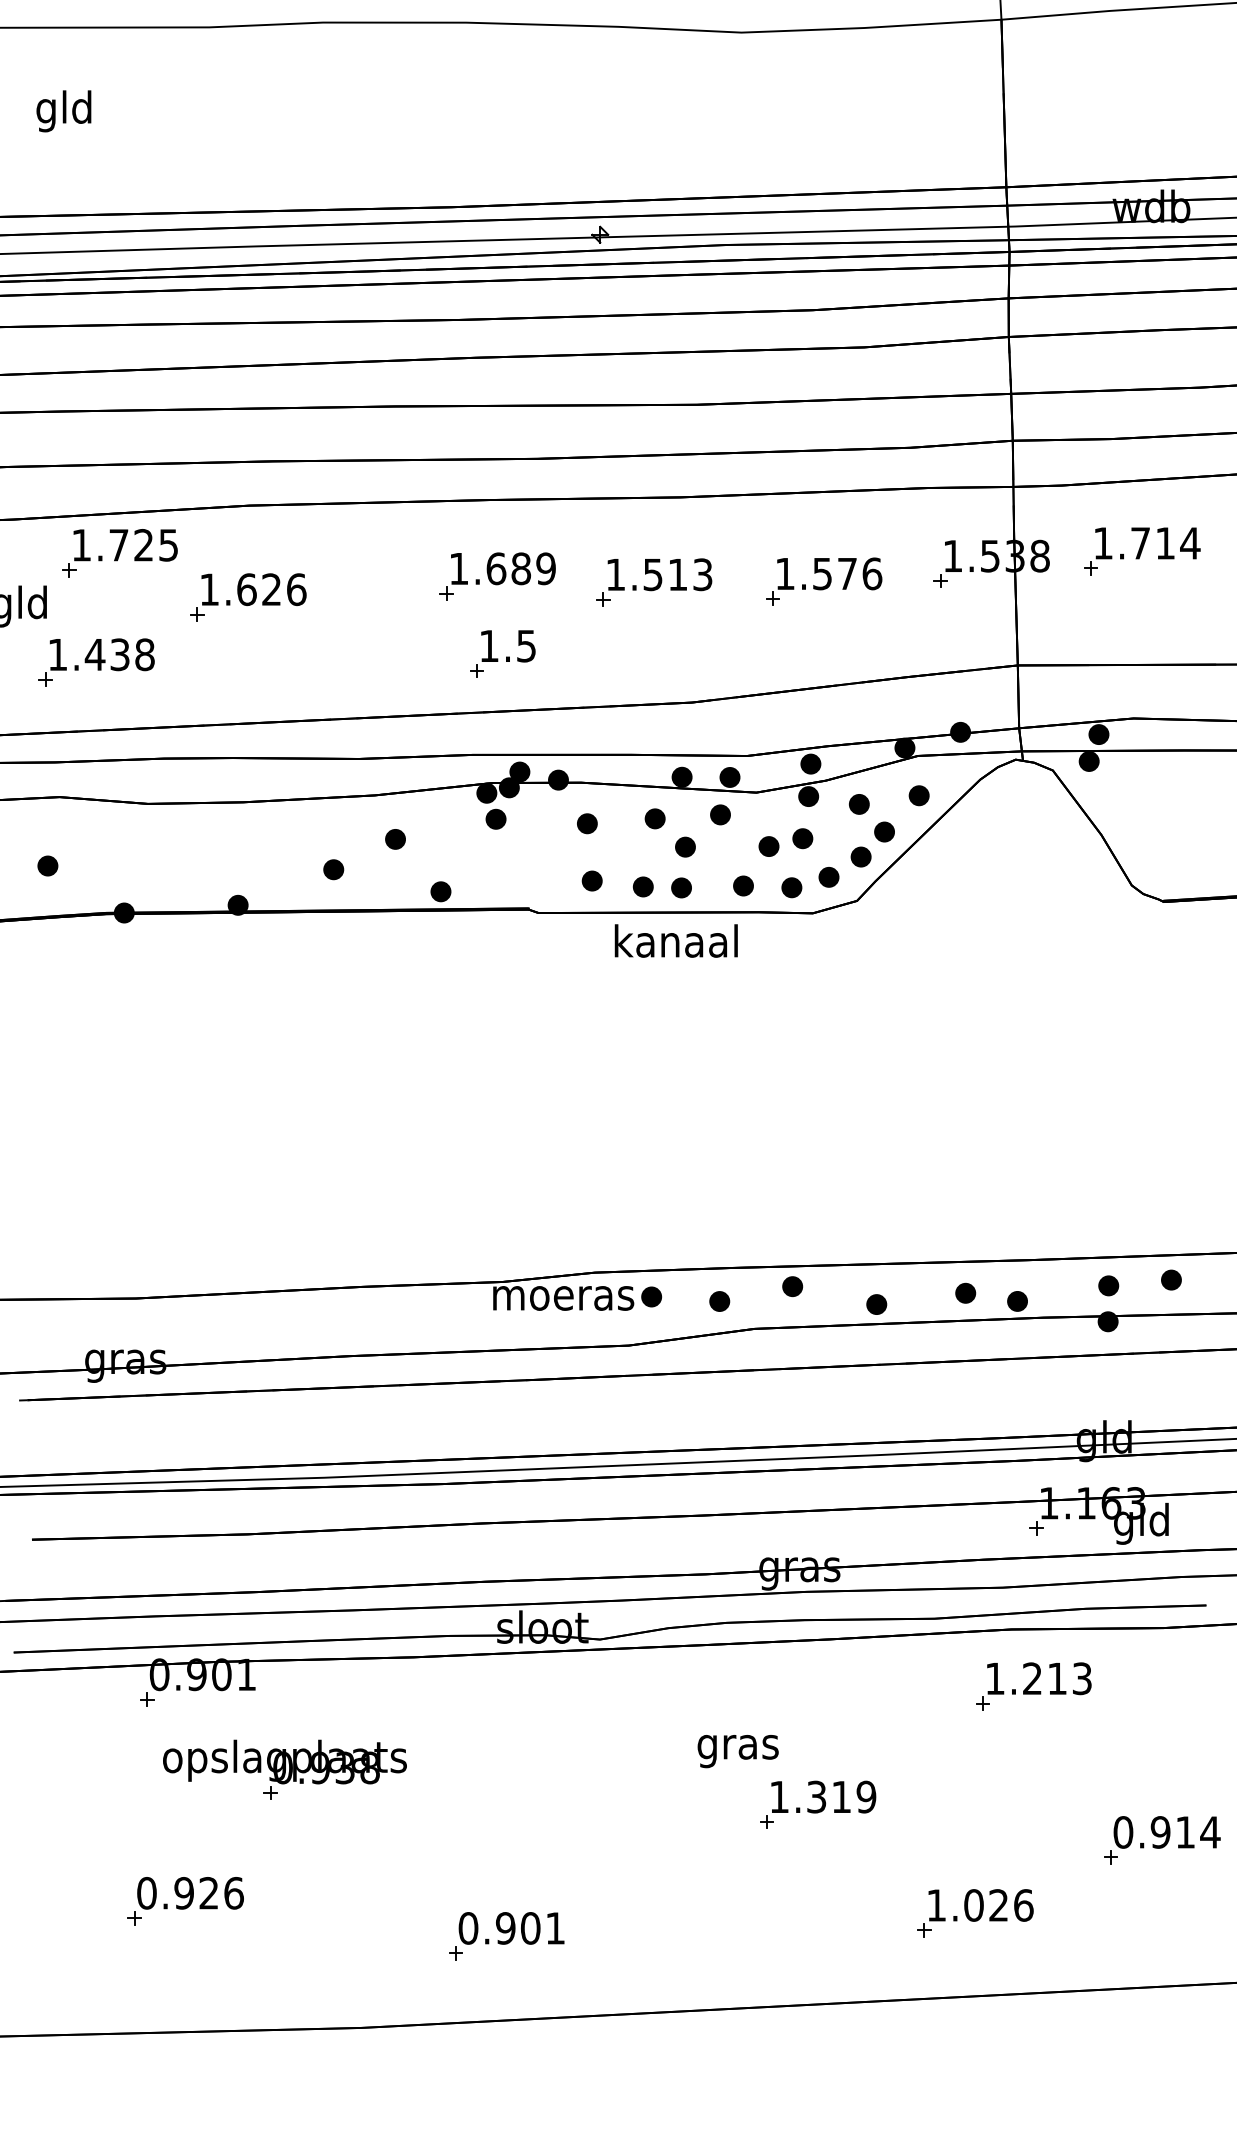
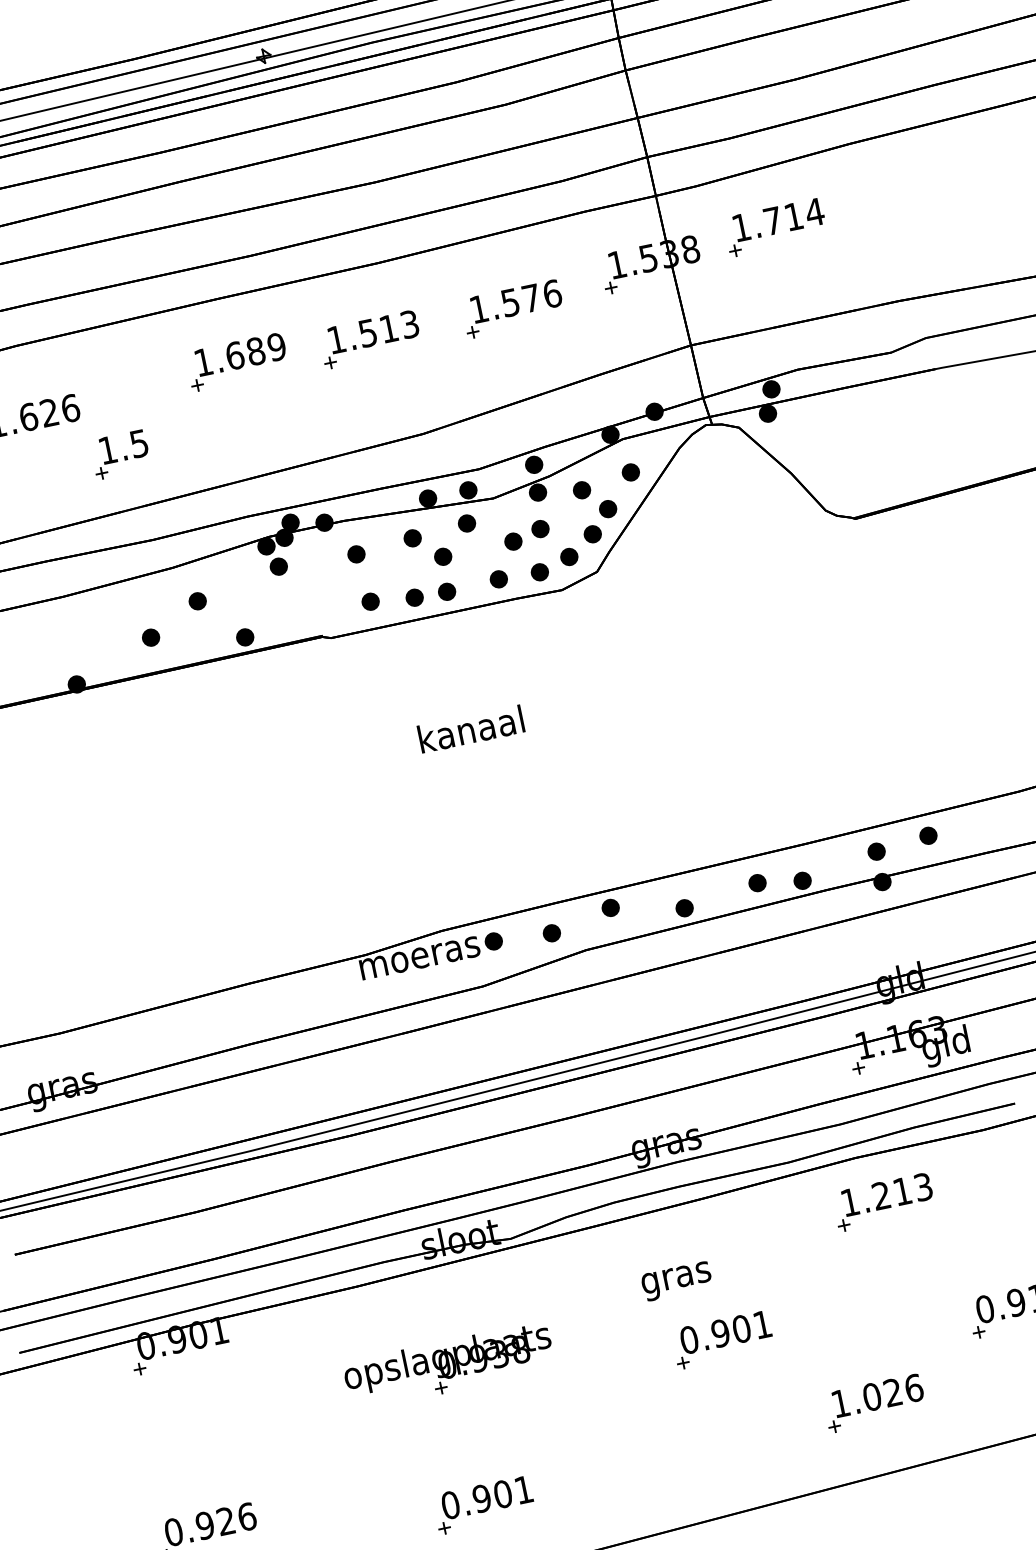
part: (502, 653) -> (120, 454), moved
text: (675, 940) -> (470, 728), moved
text: (737, 1751) -> (676, 1281), moved
part: (284, 1769) -> (448, 1365), moved
text: (822, 1796) -> (725, 1331), 1.319 -> 0.901

